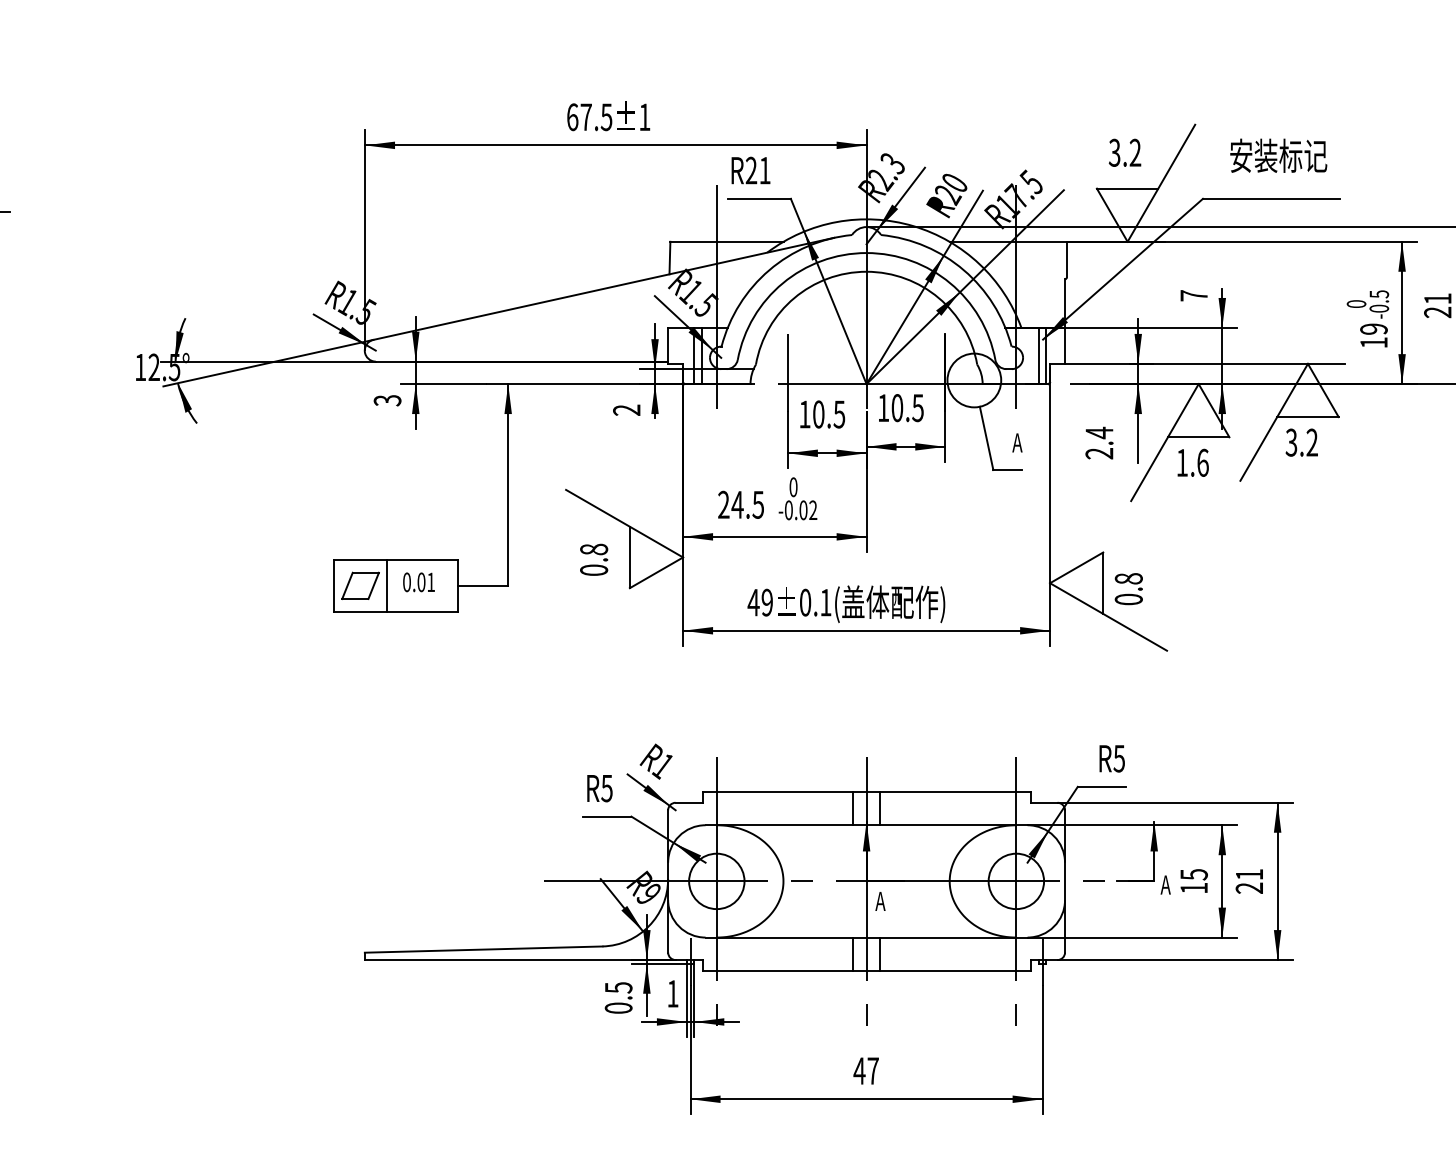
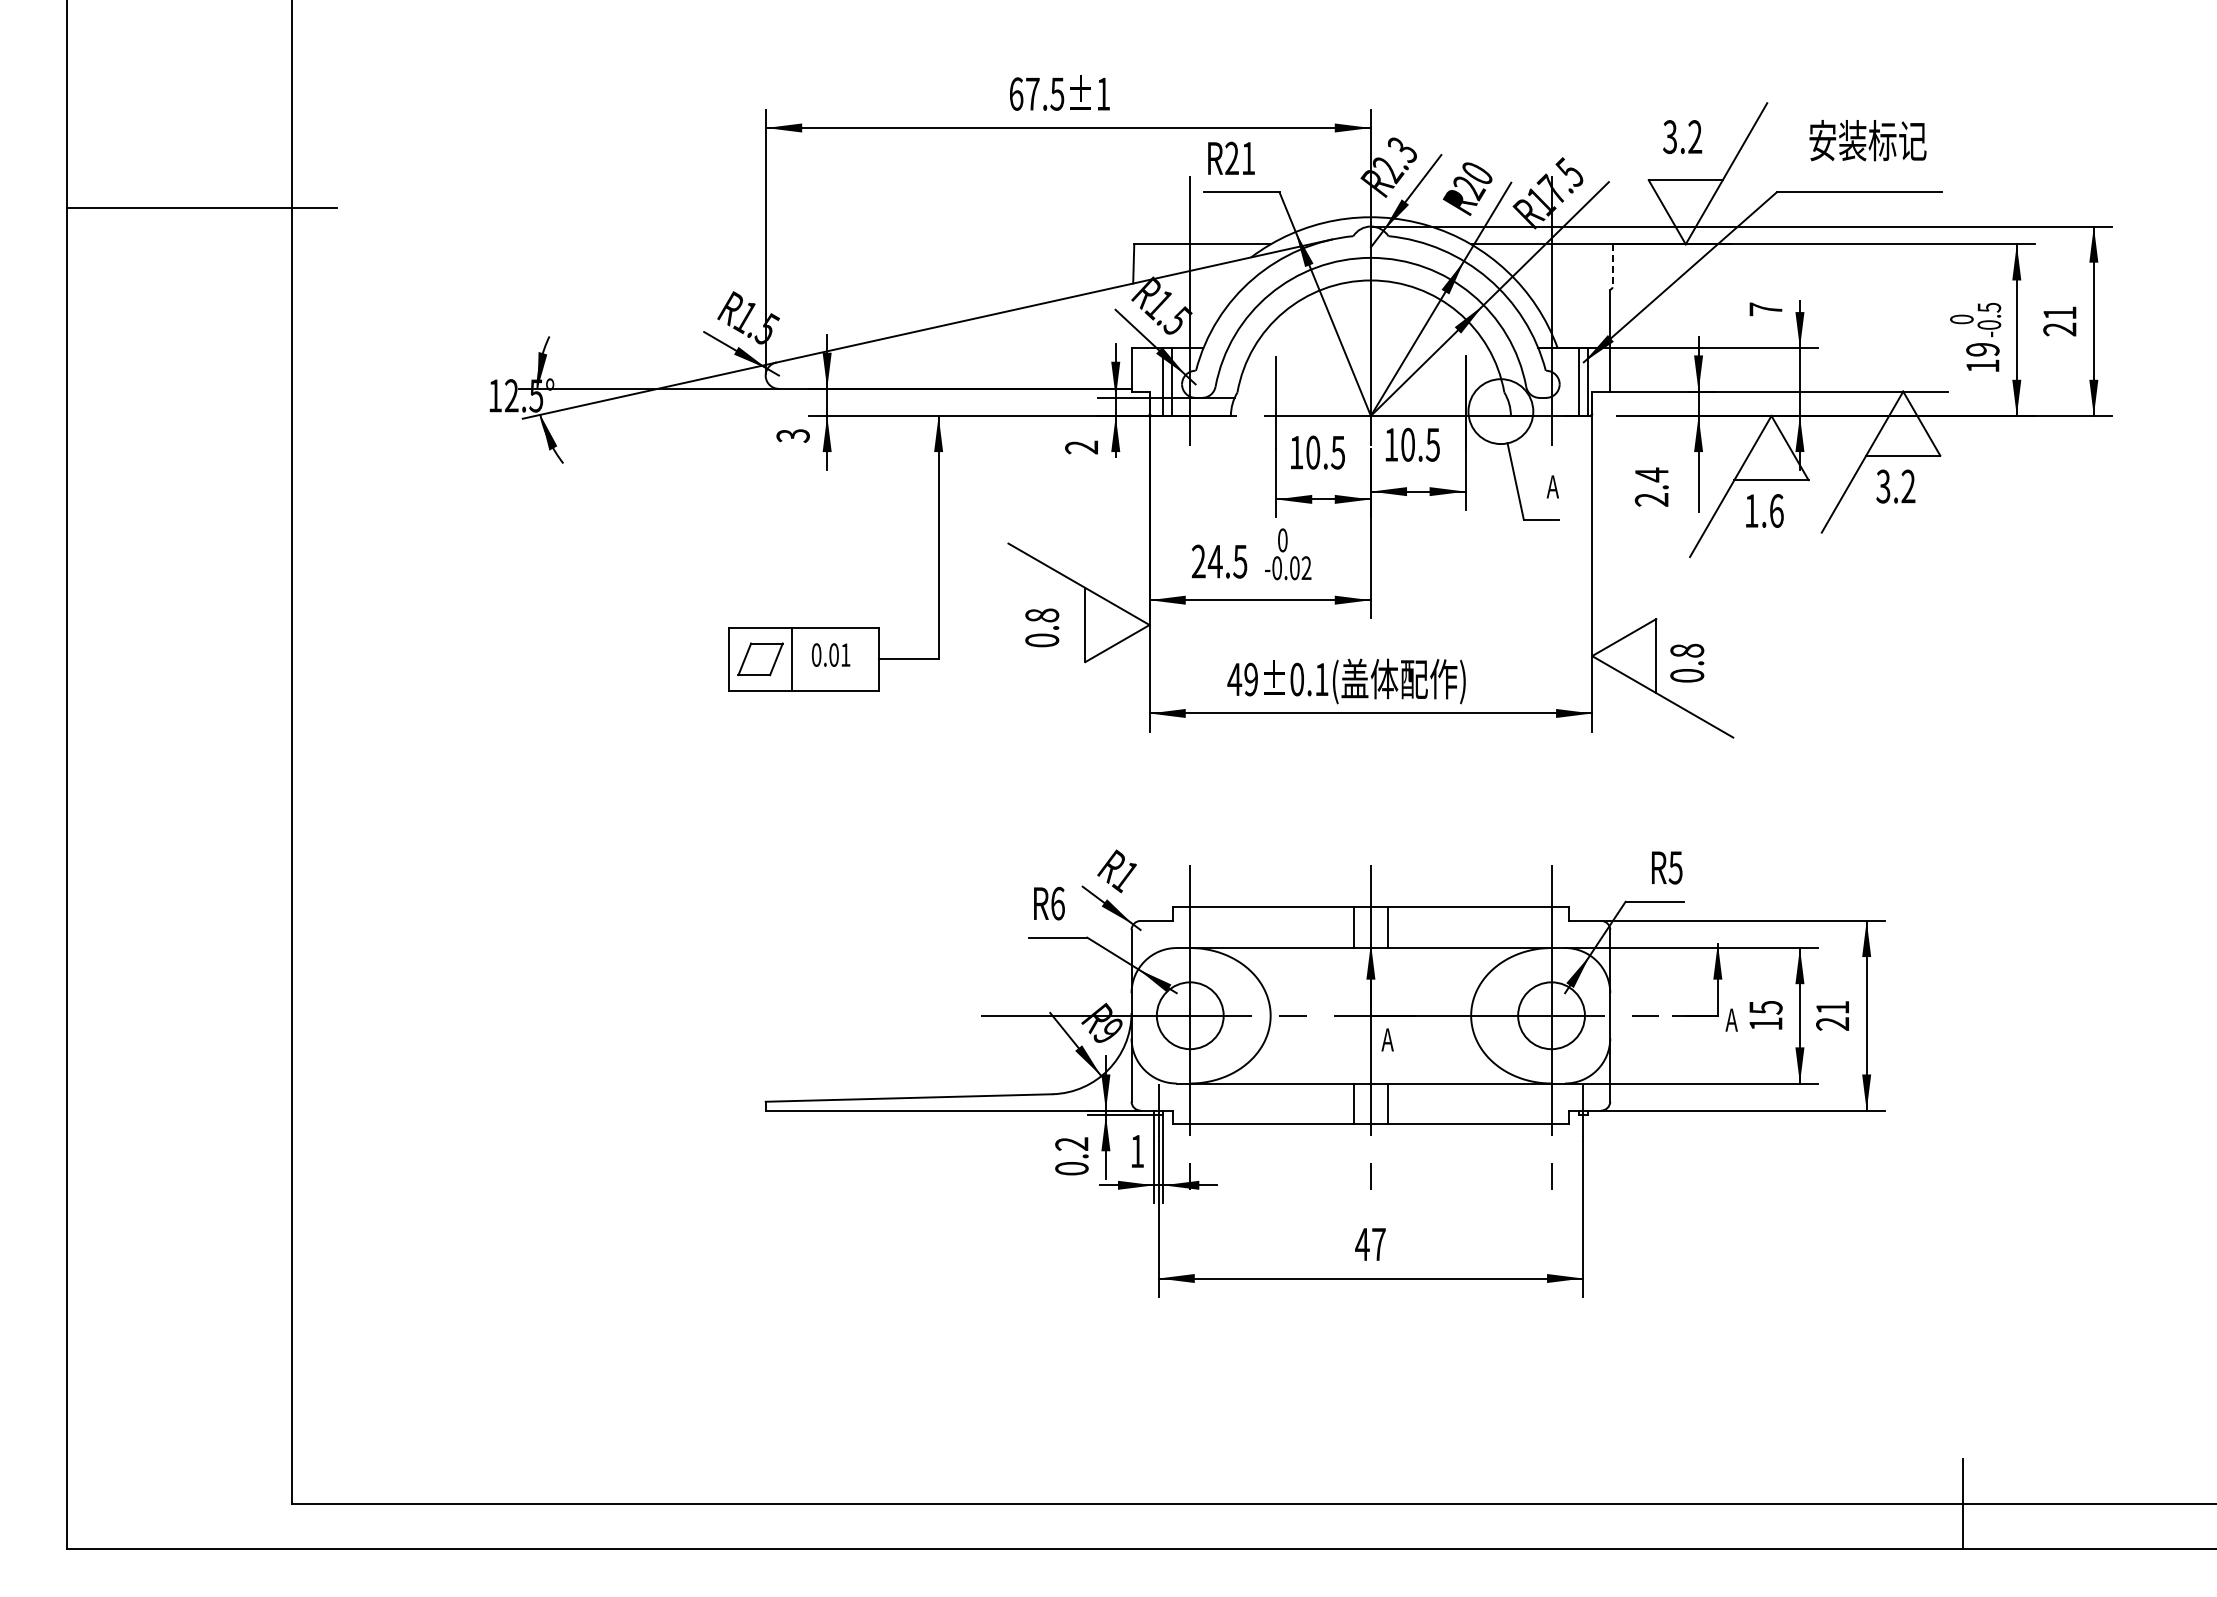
line: (1066, 260) -> (1612, 266), solid -> dashed
text: (606, 788) -> (1057, 903), R5 -> R6
text: (618, 988) -> (1071, 1144), 0.5 -> 0.2

